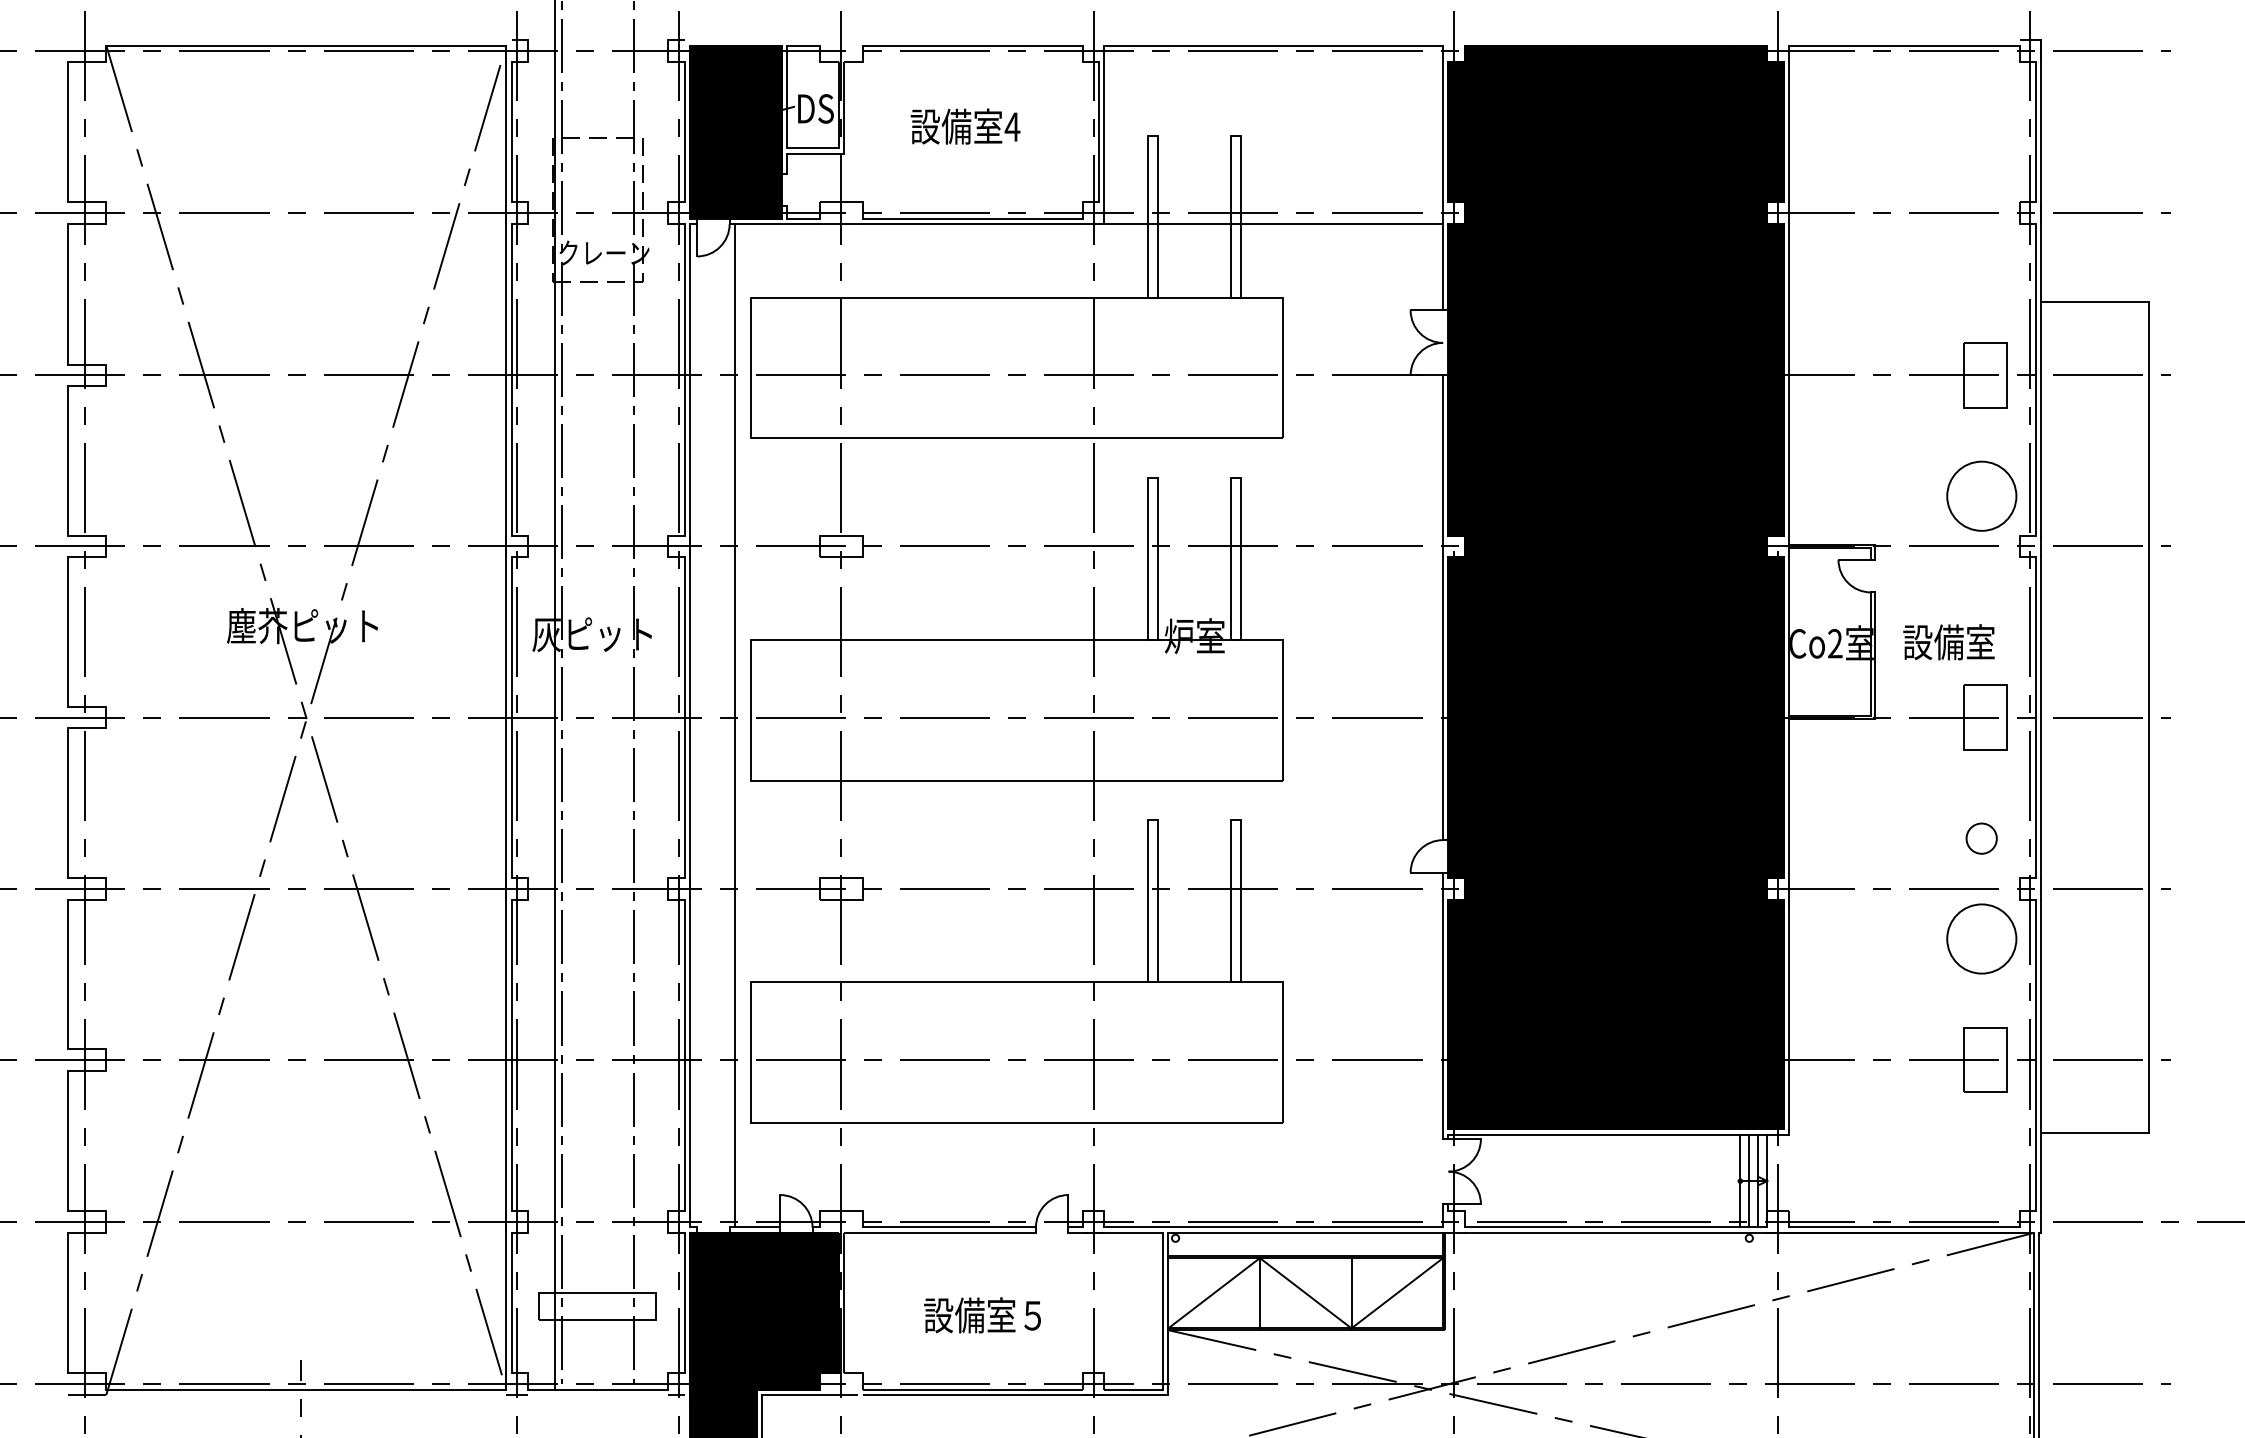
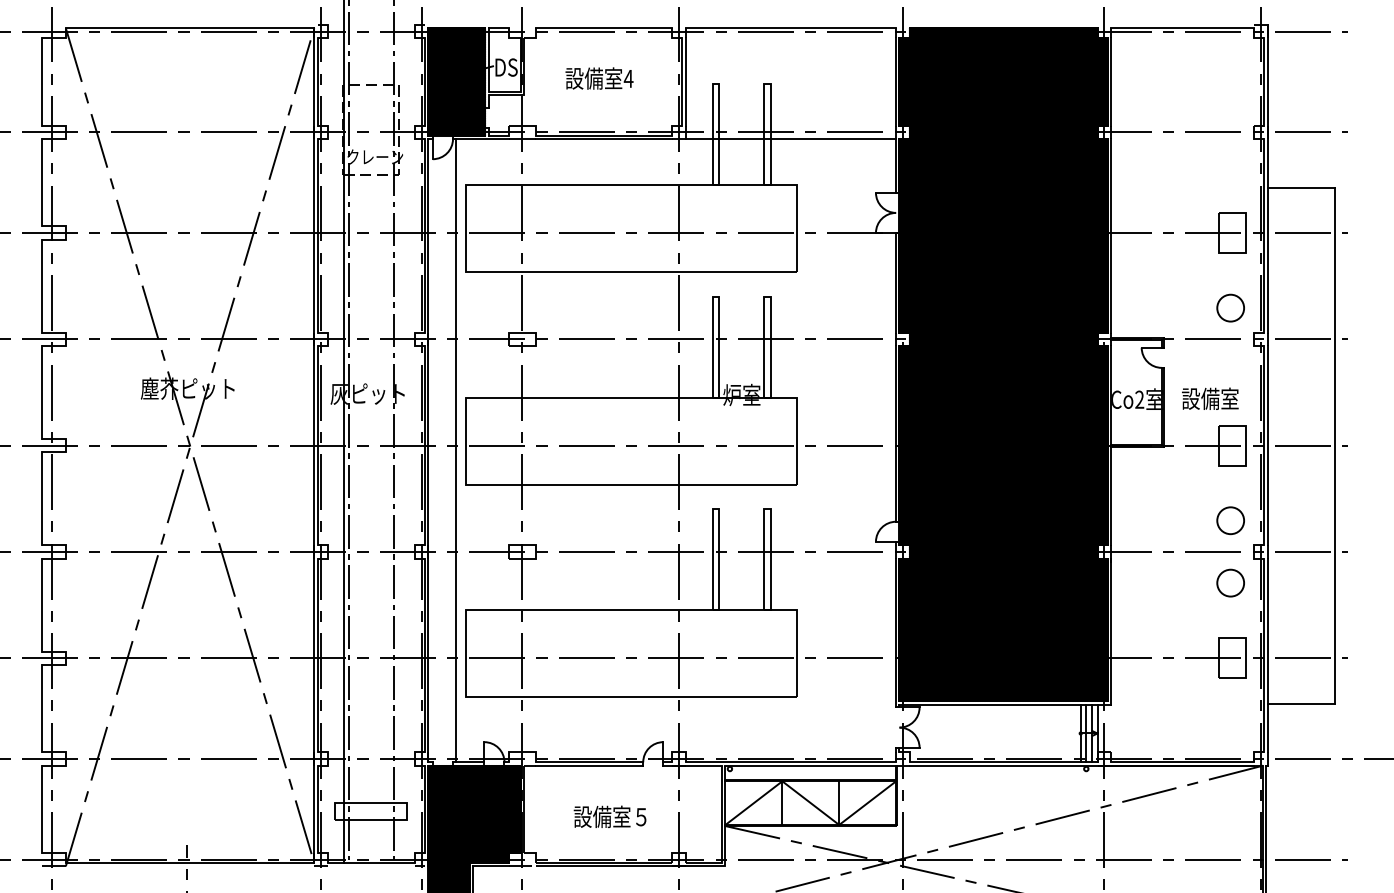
circle: (1981, 495) -> (1230, 307), size x0.62
circle: (1981, 838) -> (1230, 520), size x1.43
circle: (1981, 937) -> (1230, 582), size x0.62

